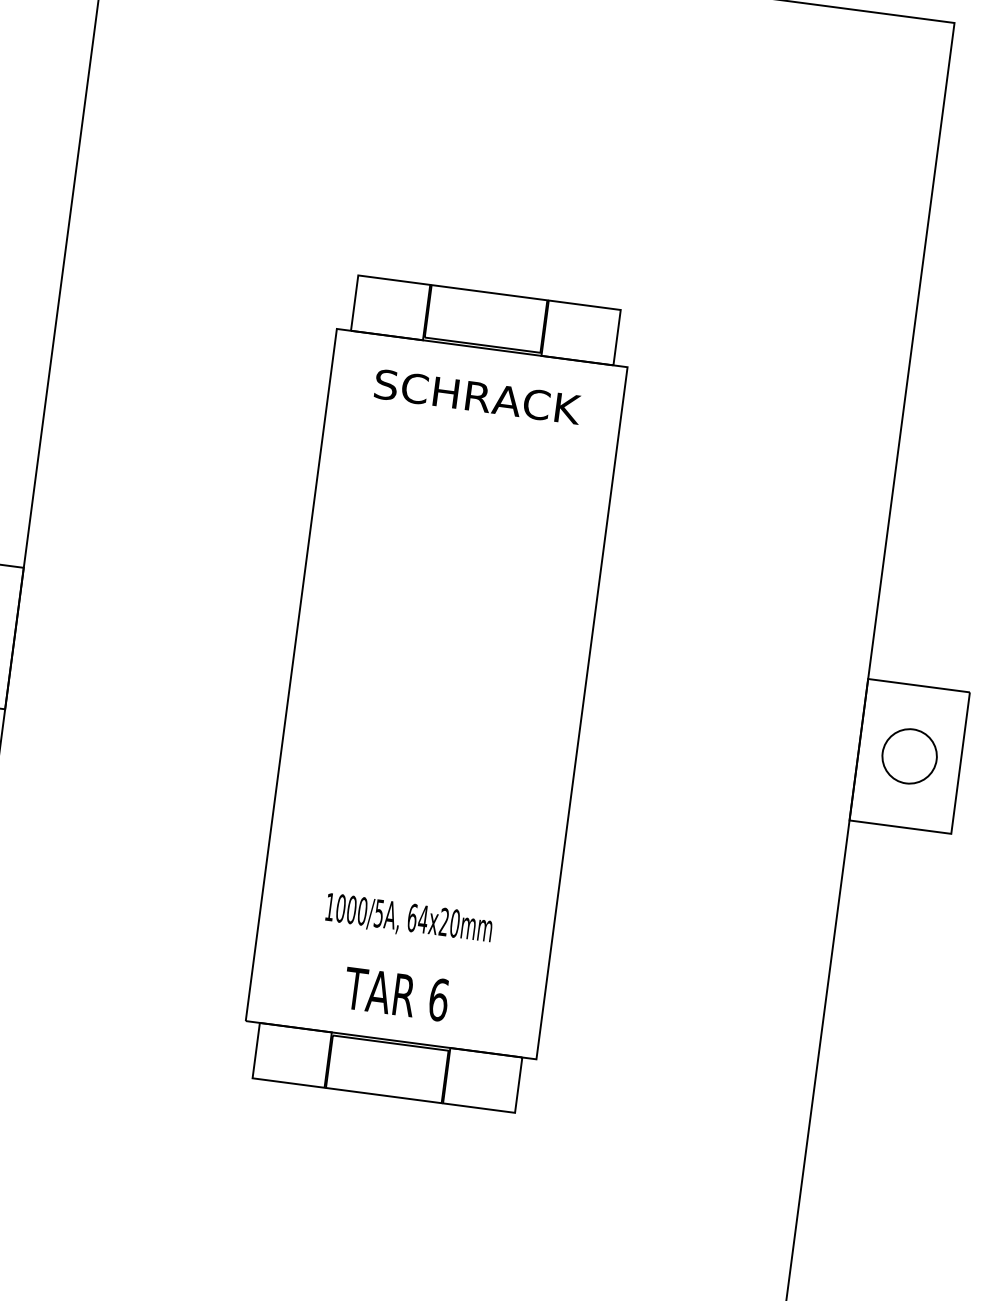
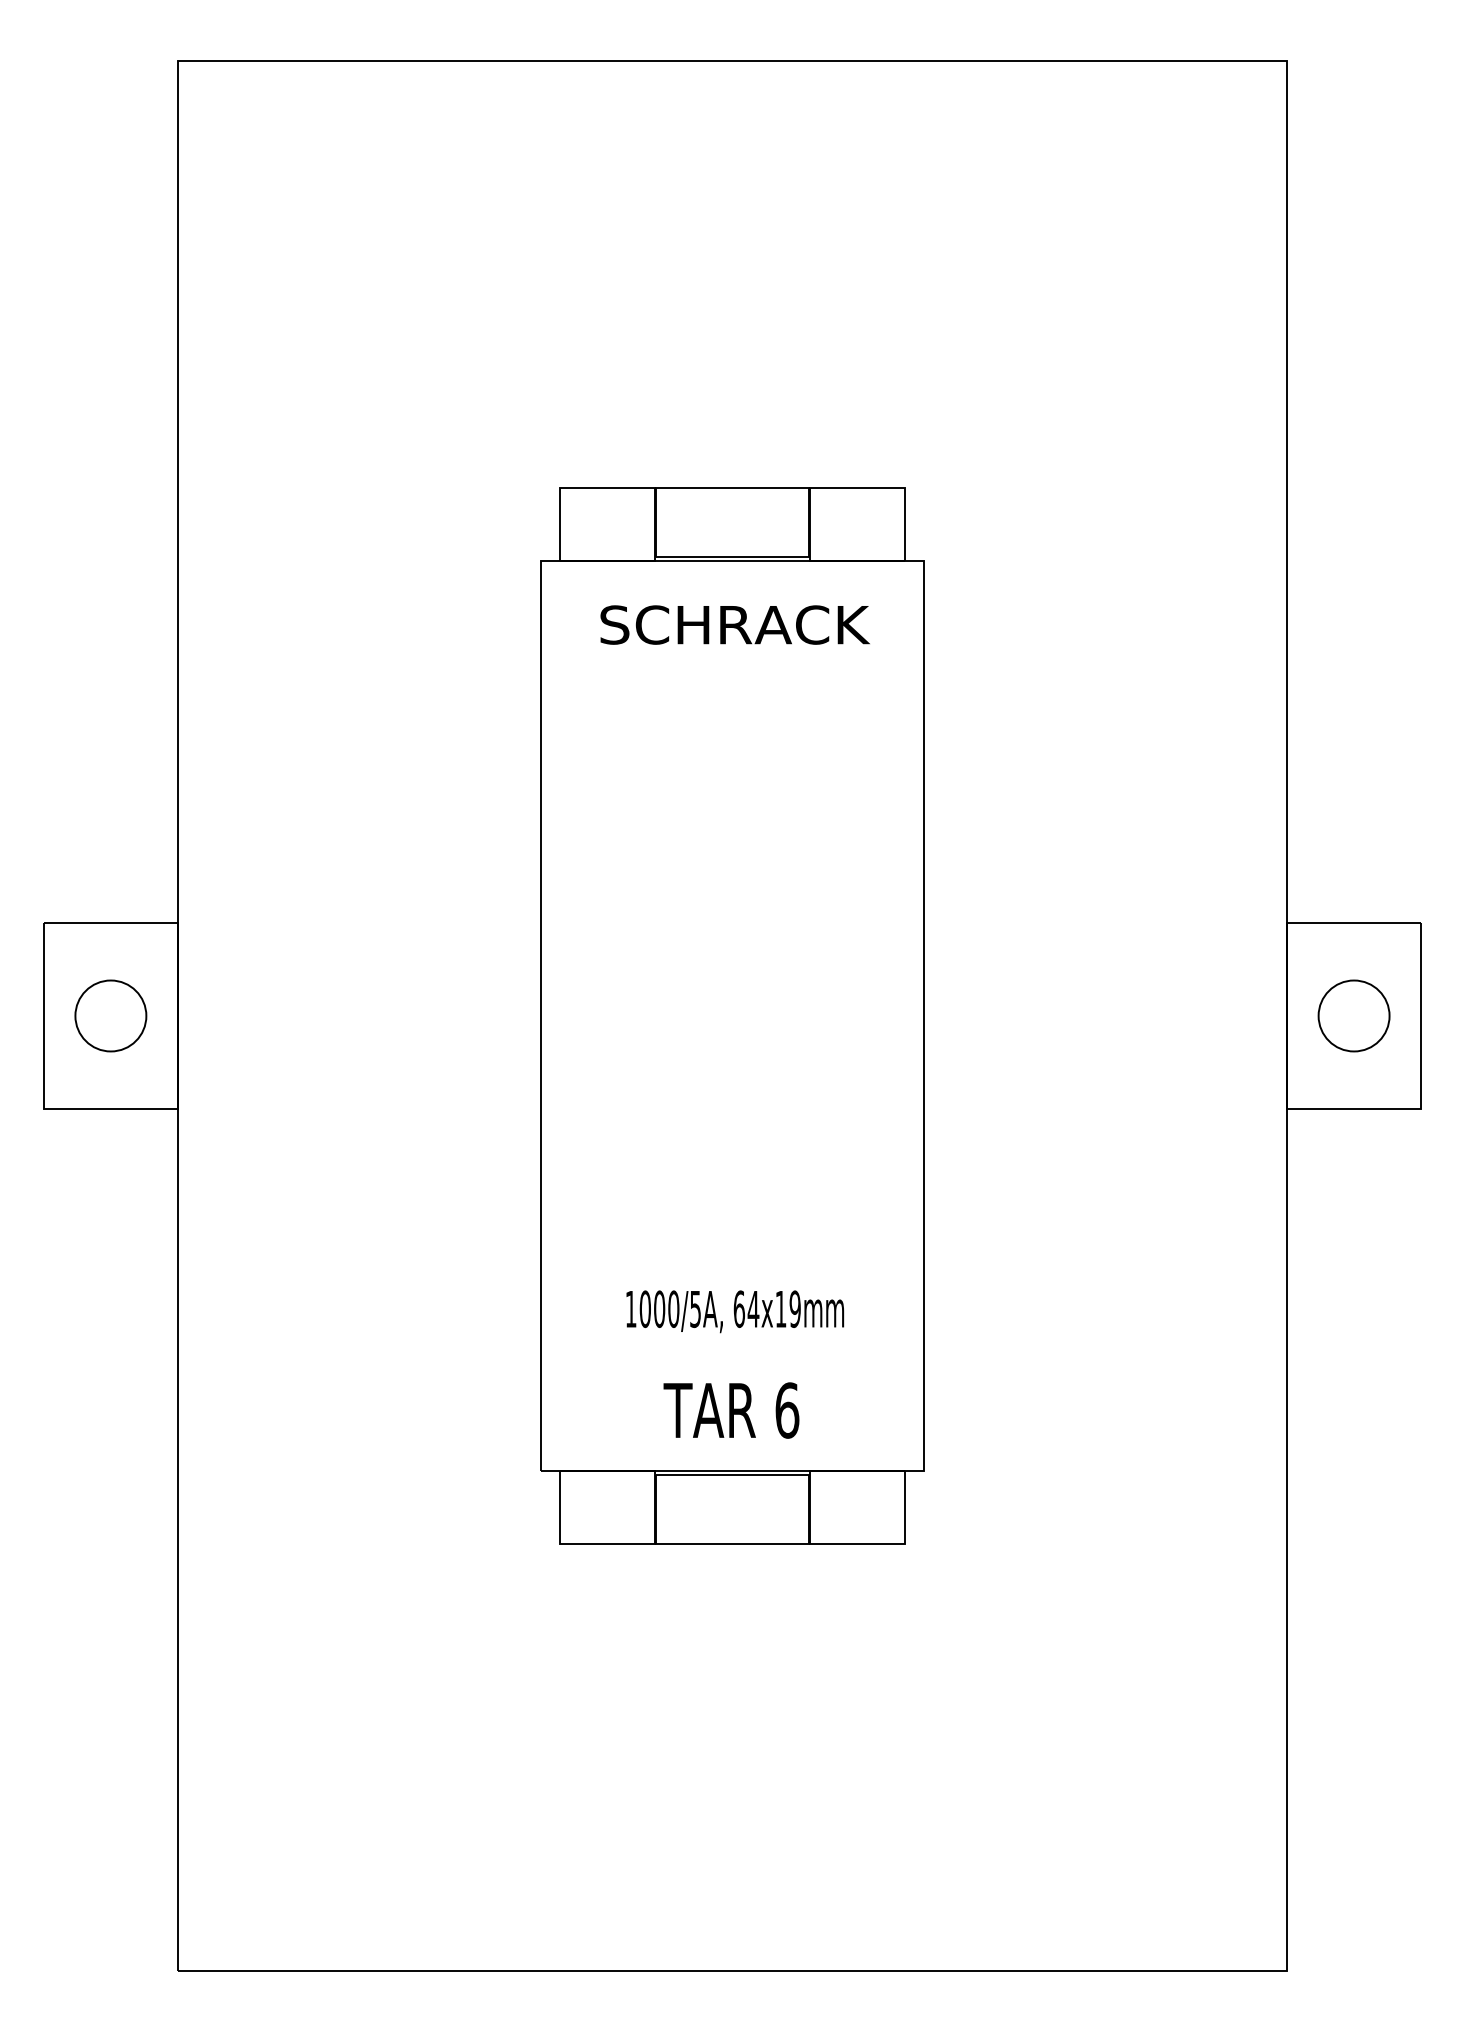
text: (449, 922) -> (787, 1309), 64x20mm -> 64x19mm

